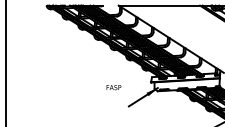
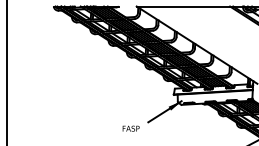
text: (113, 87) -> (130, 128), moved

